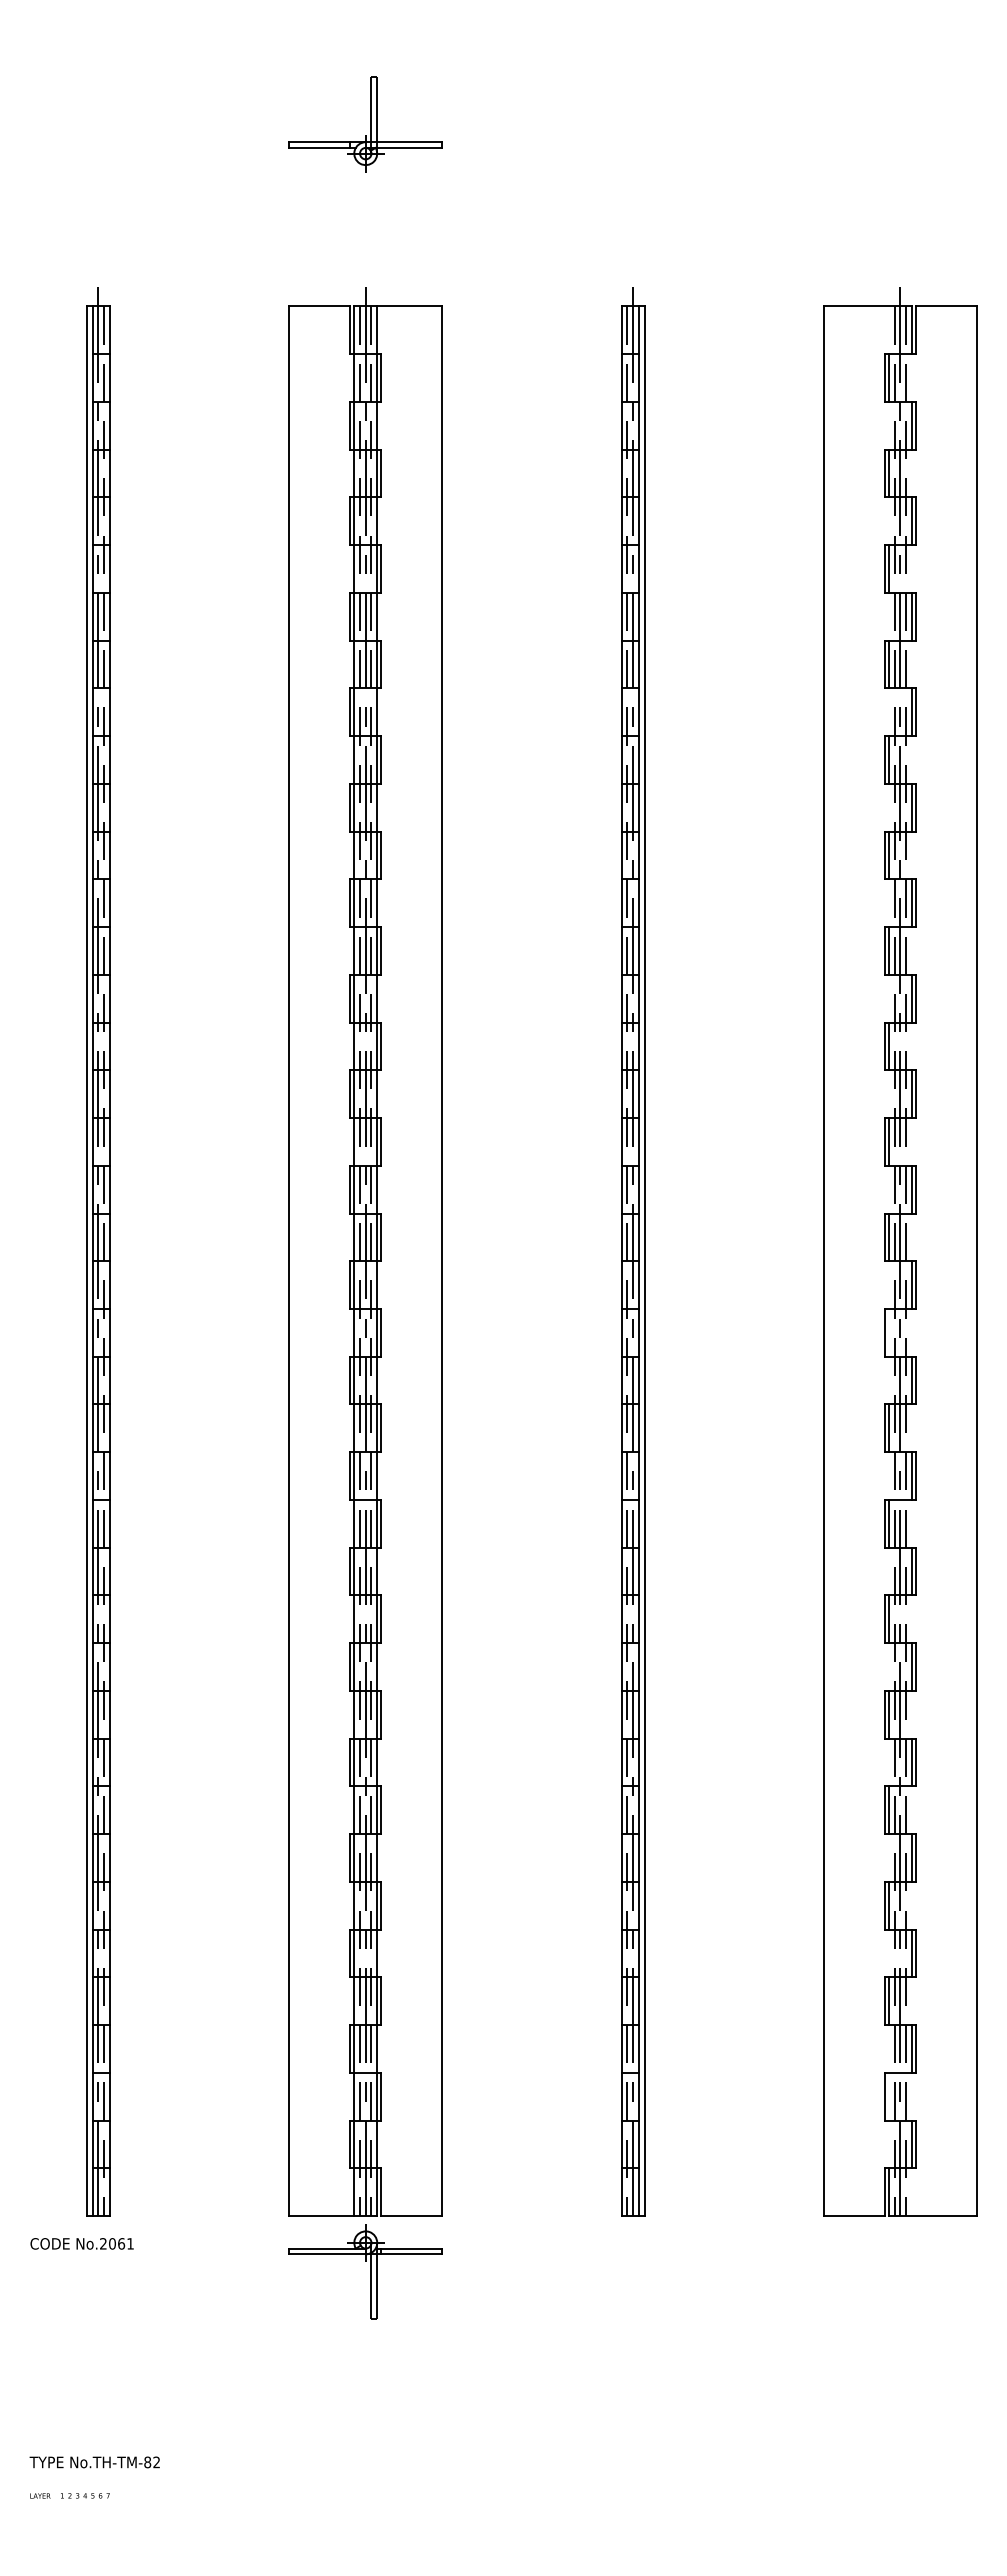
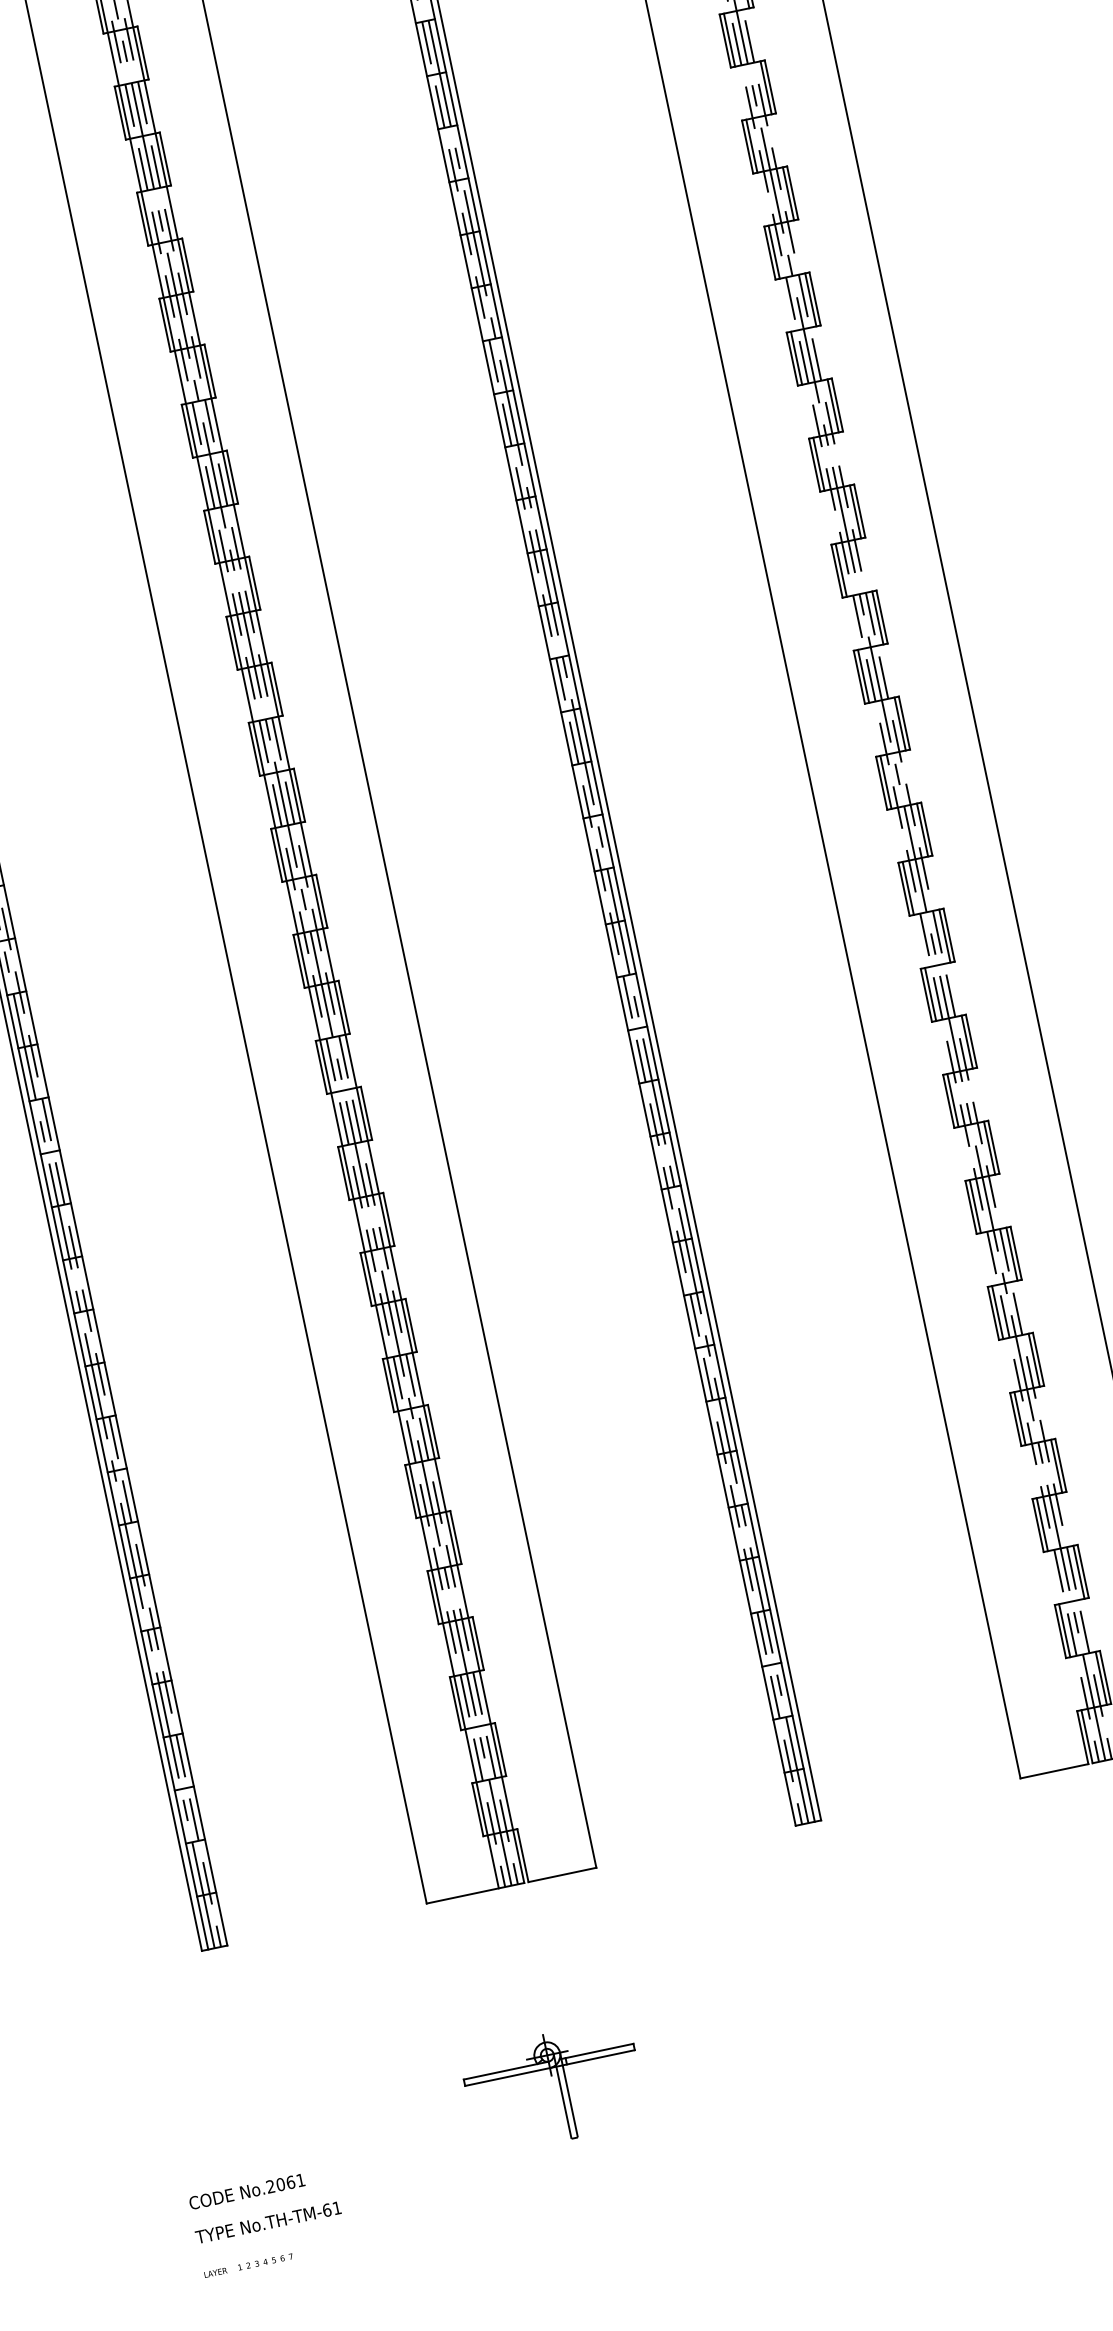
line: (889, 1332) -> (886, 781), added
line: (889, 2096) -> (1065, 1630), added
text: (81, 2243) -> (246, 2191), moved
part: (365, 2271) -> (553, 2087), moved
text: (151, 2462) -> (331, 2209), No.TH-TM-82 -> No.TH-TM-61

